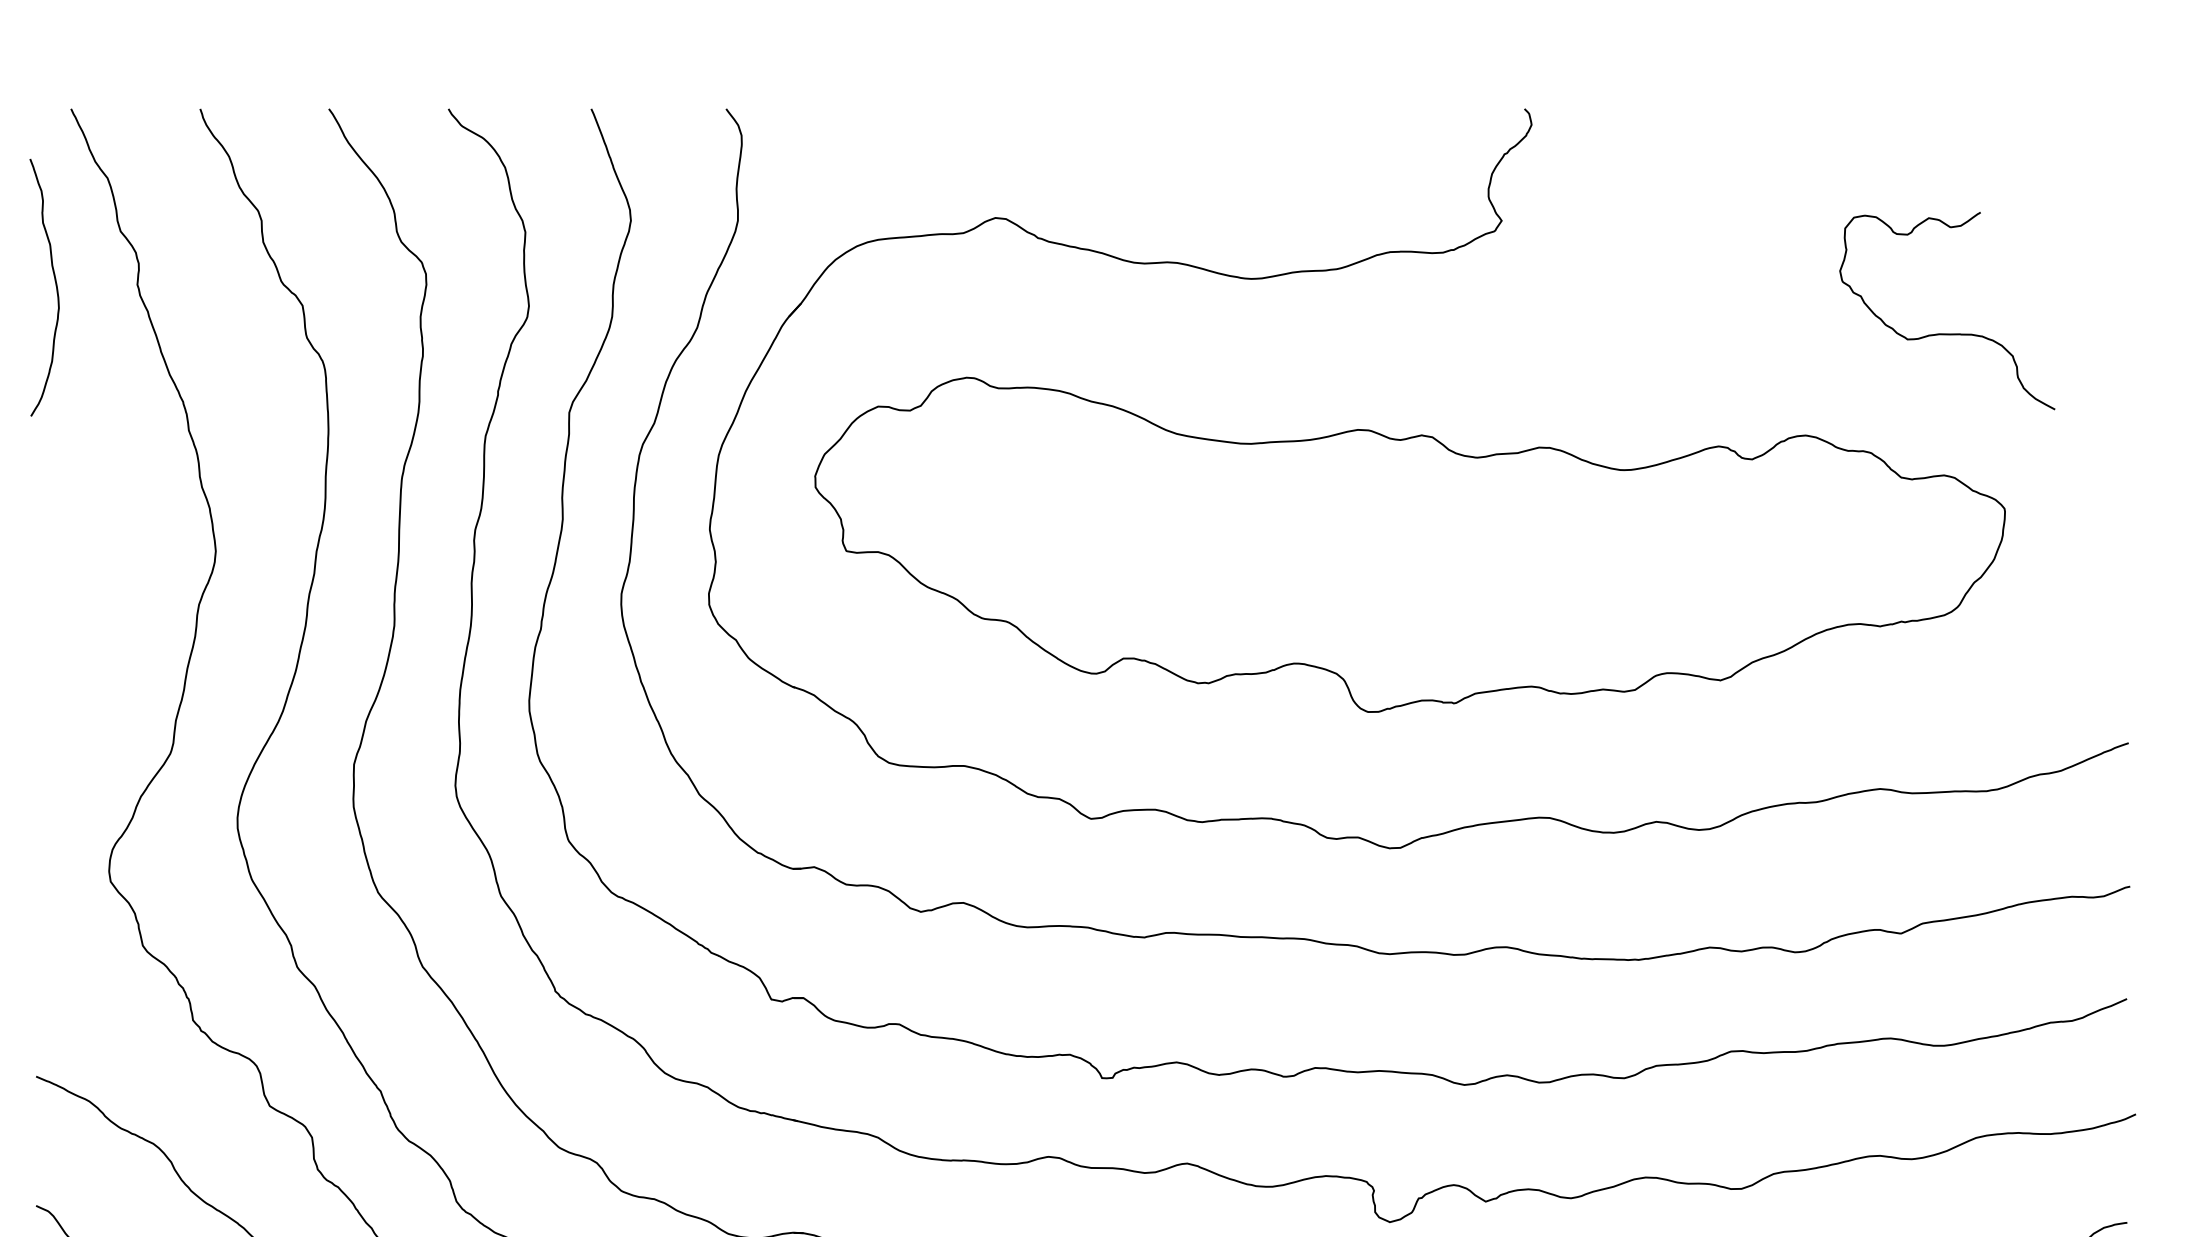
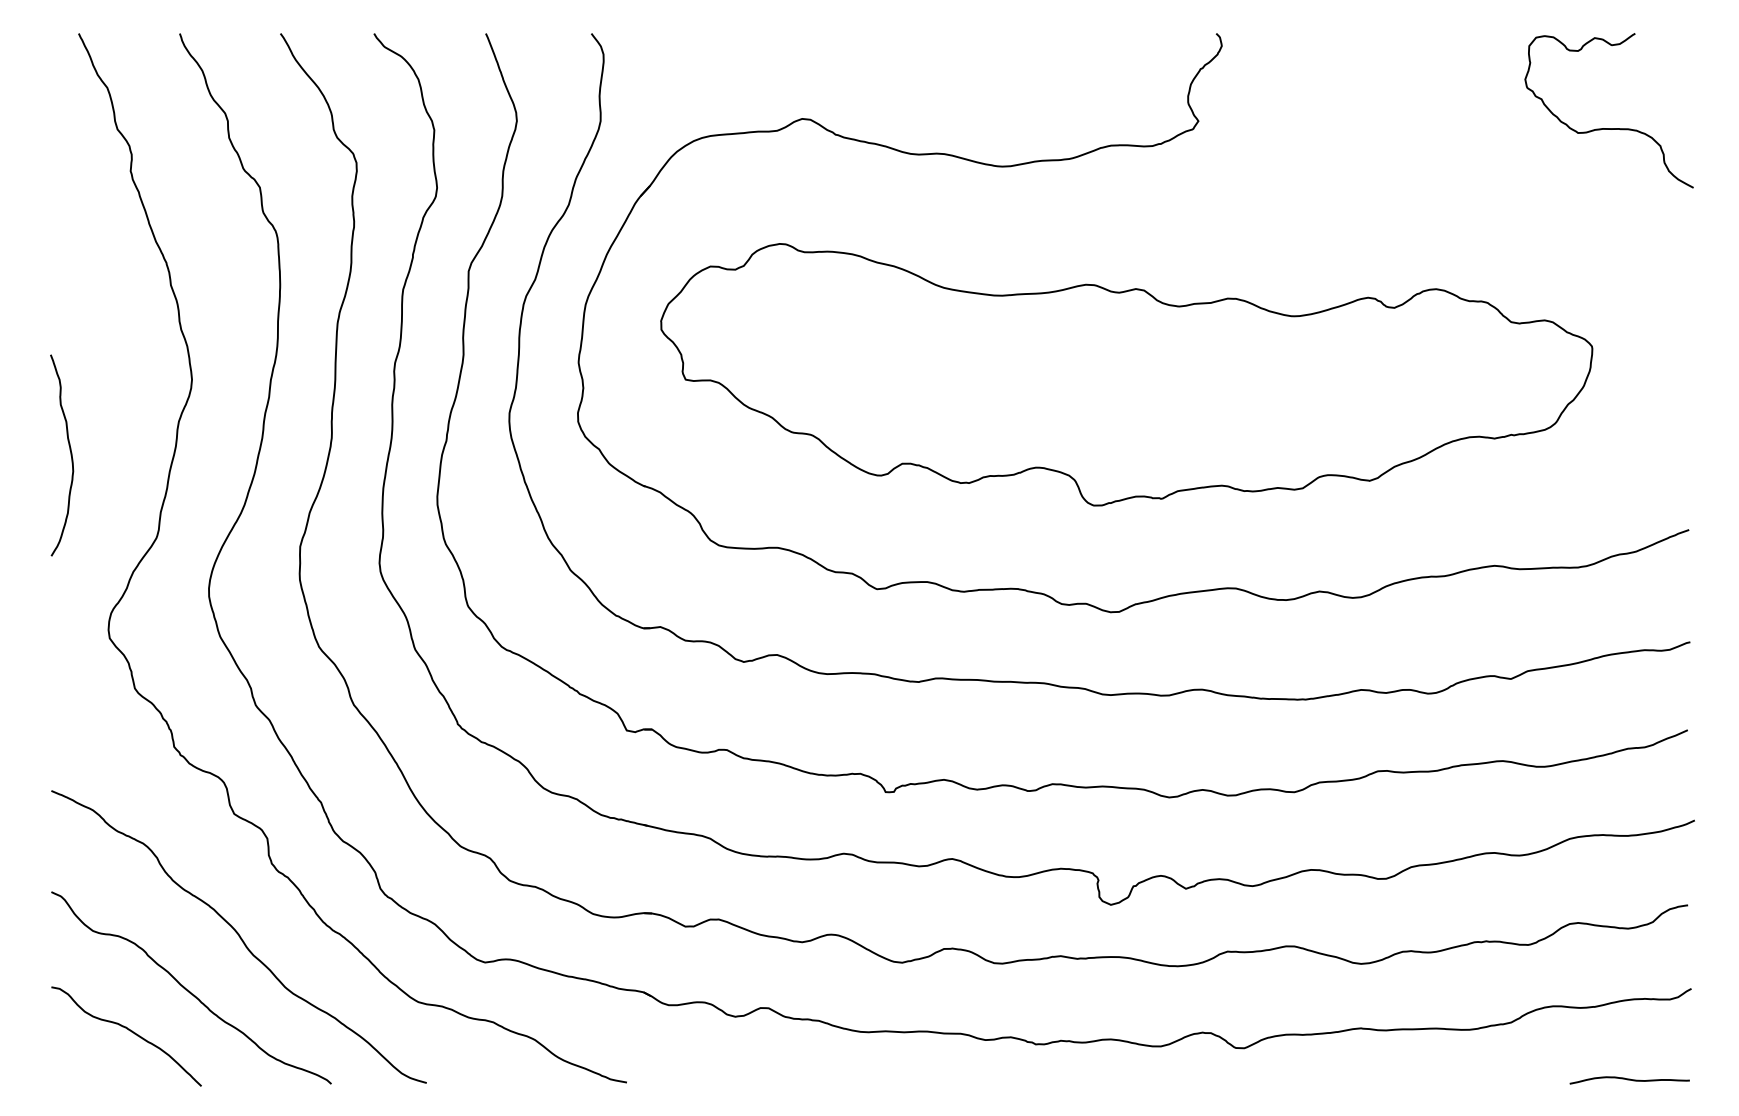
curve: (55, 287) -> (70, 455), moved
curve: (1946, 333) -> (1608, 128), moved

